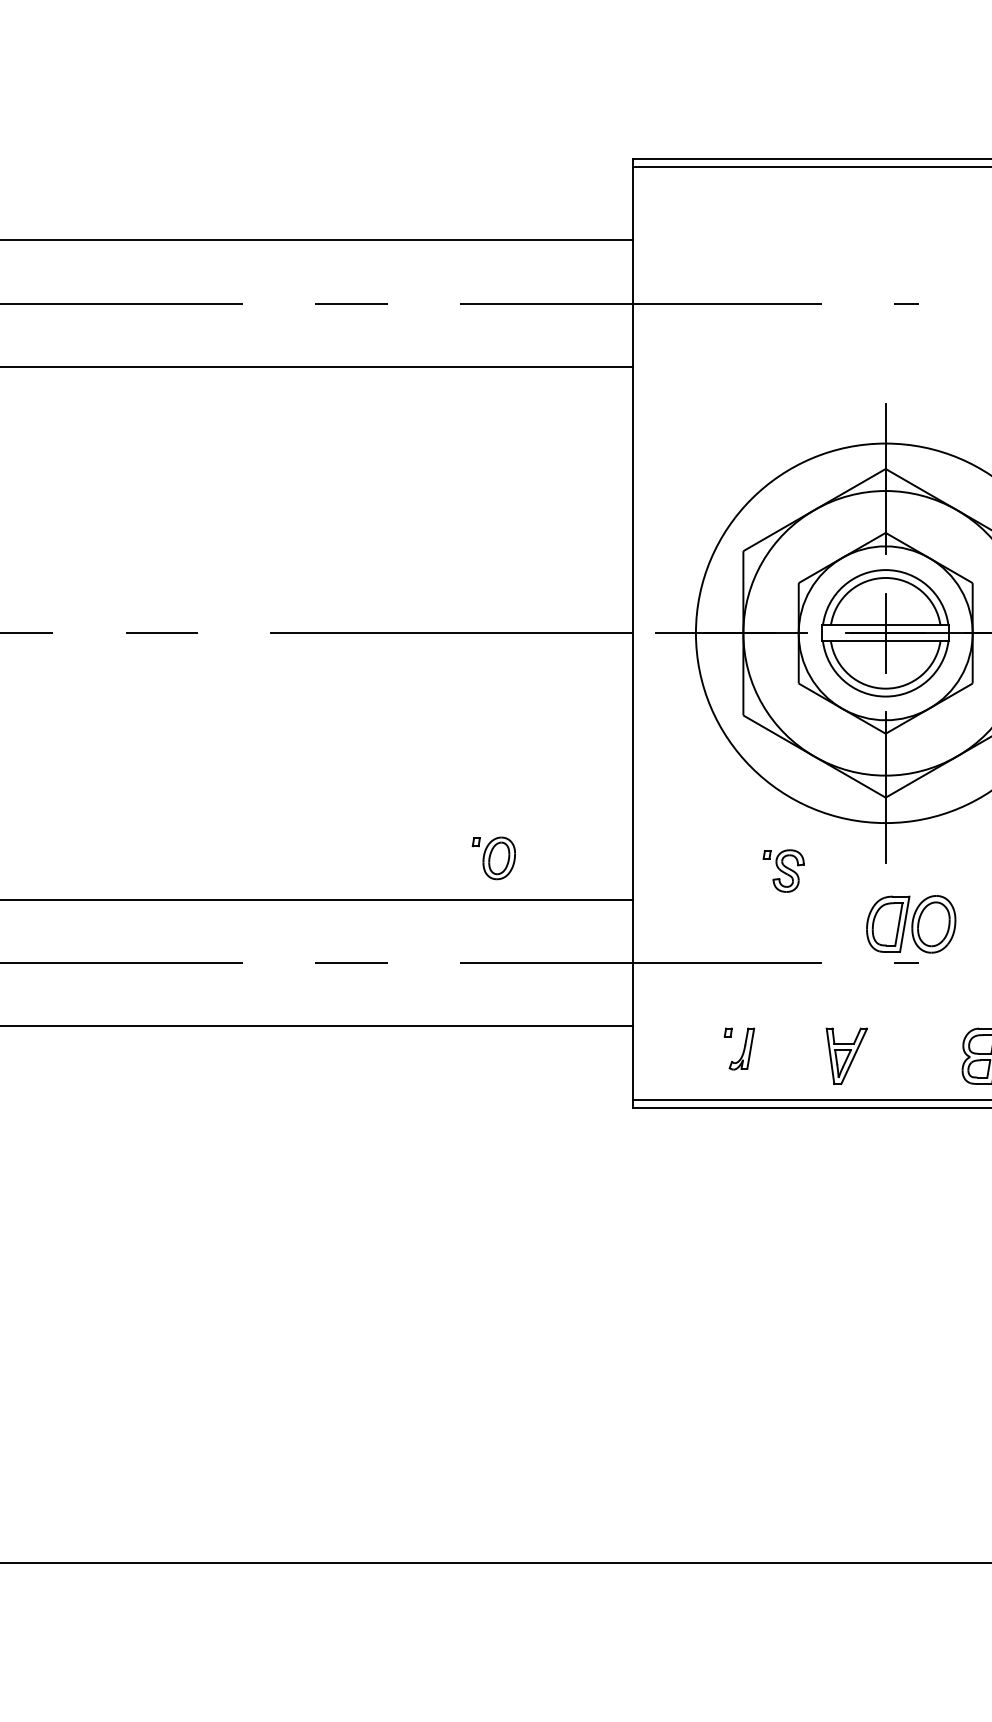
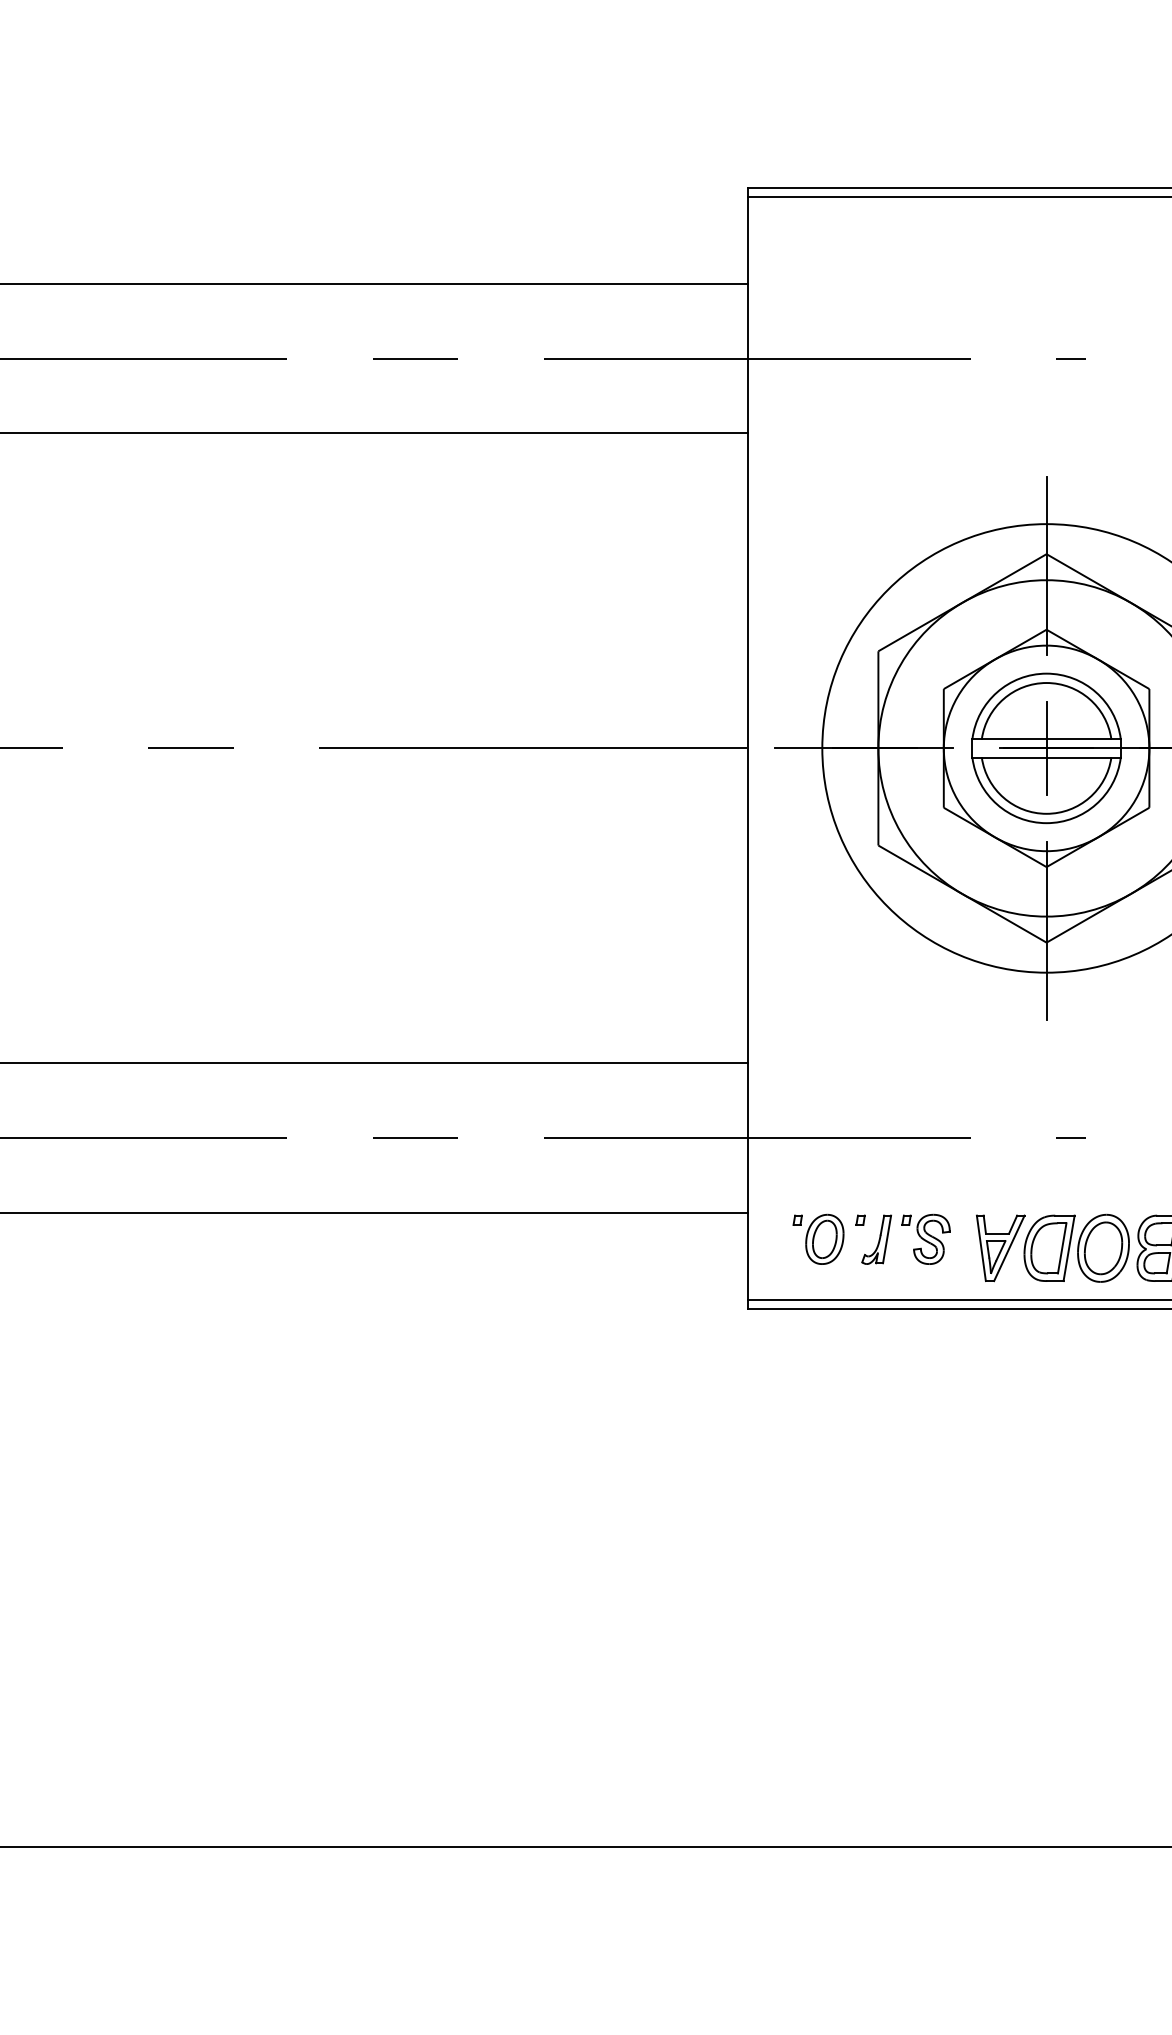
part: (493, 857) -> (818, 1238), moved
part: (783, 870) -> (925, 1238), moved
part: (911, 923) -> (1076, 1247), moved

